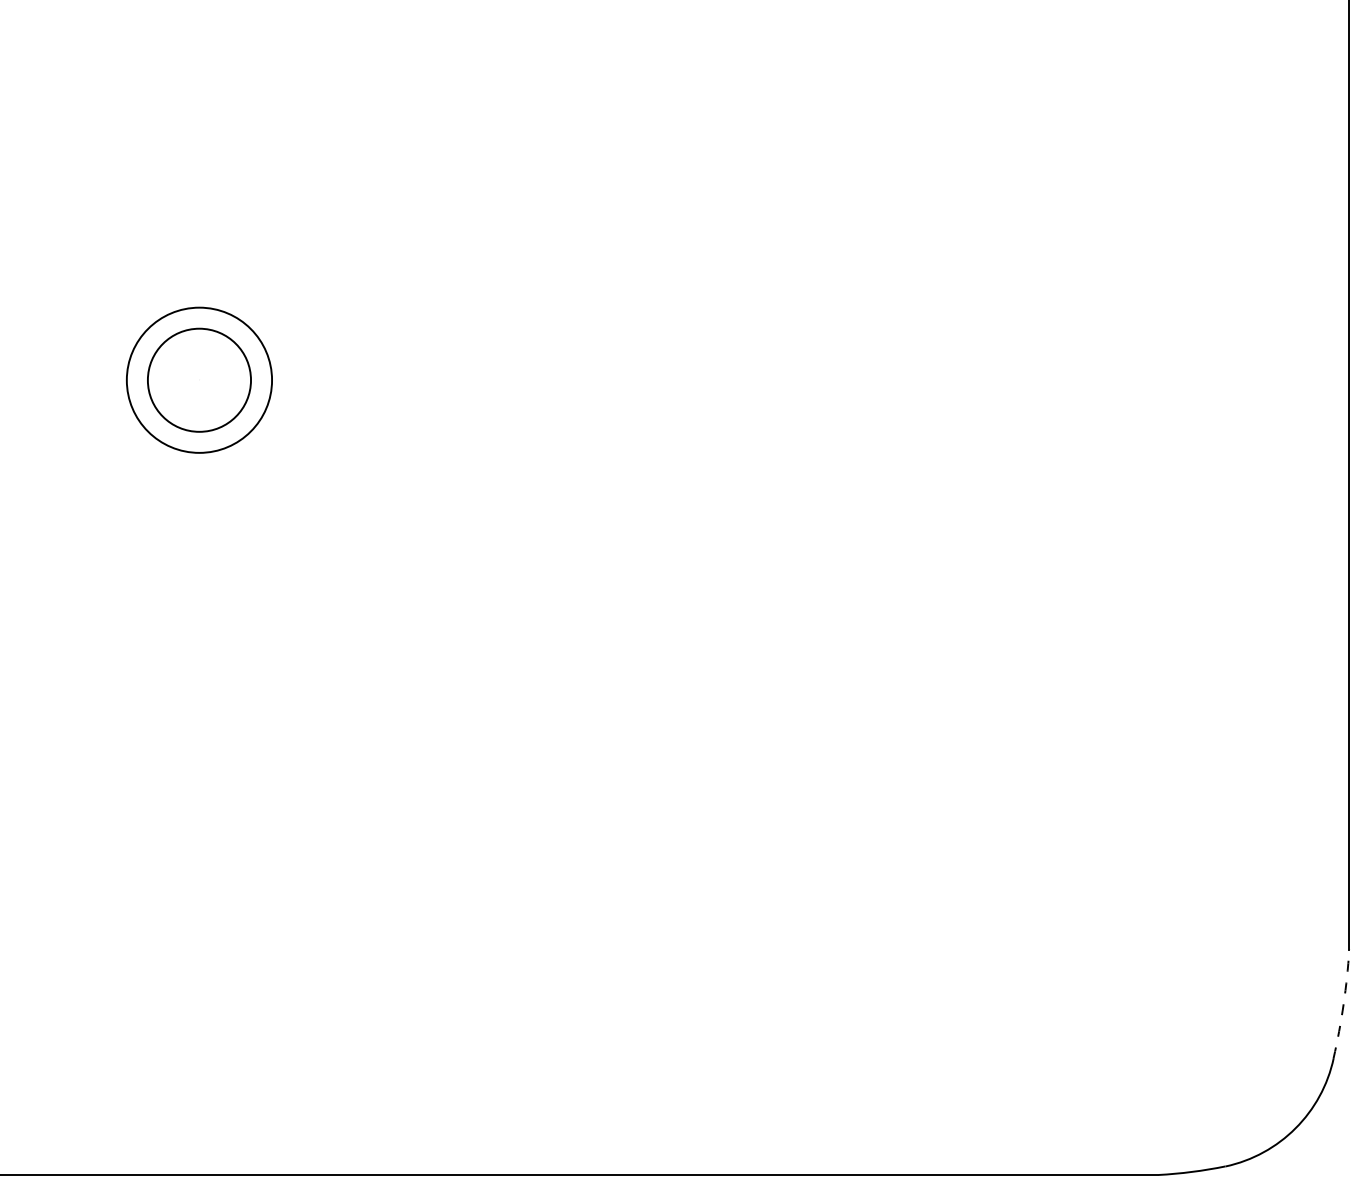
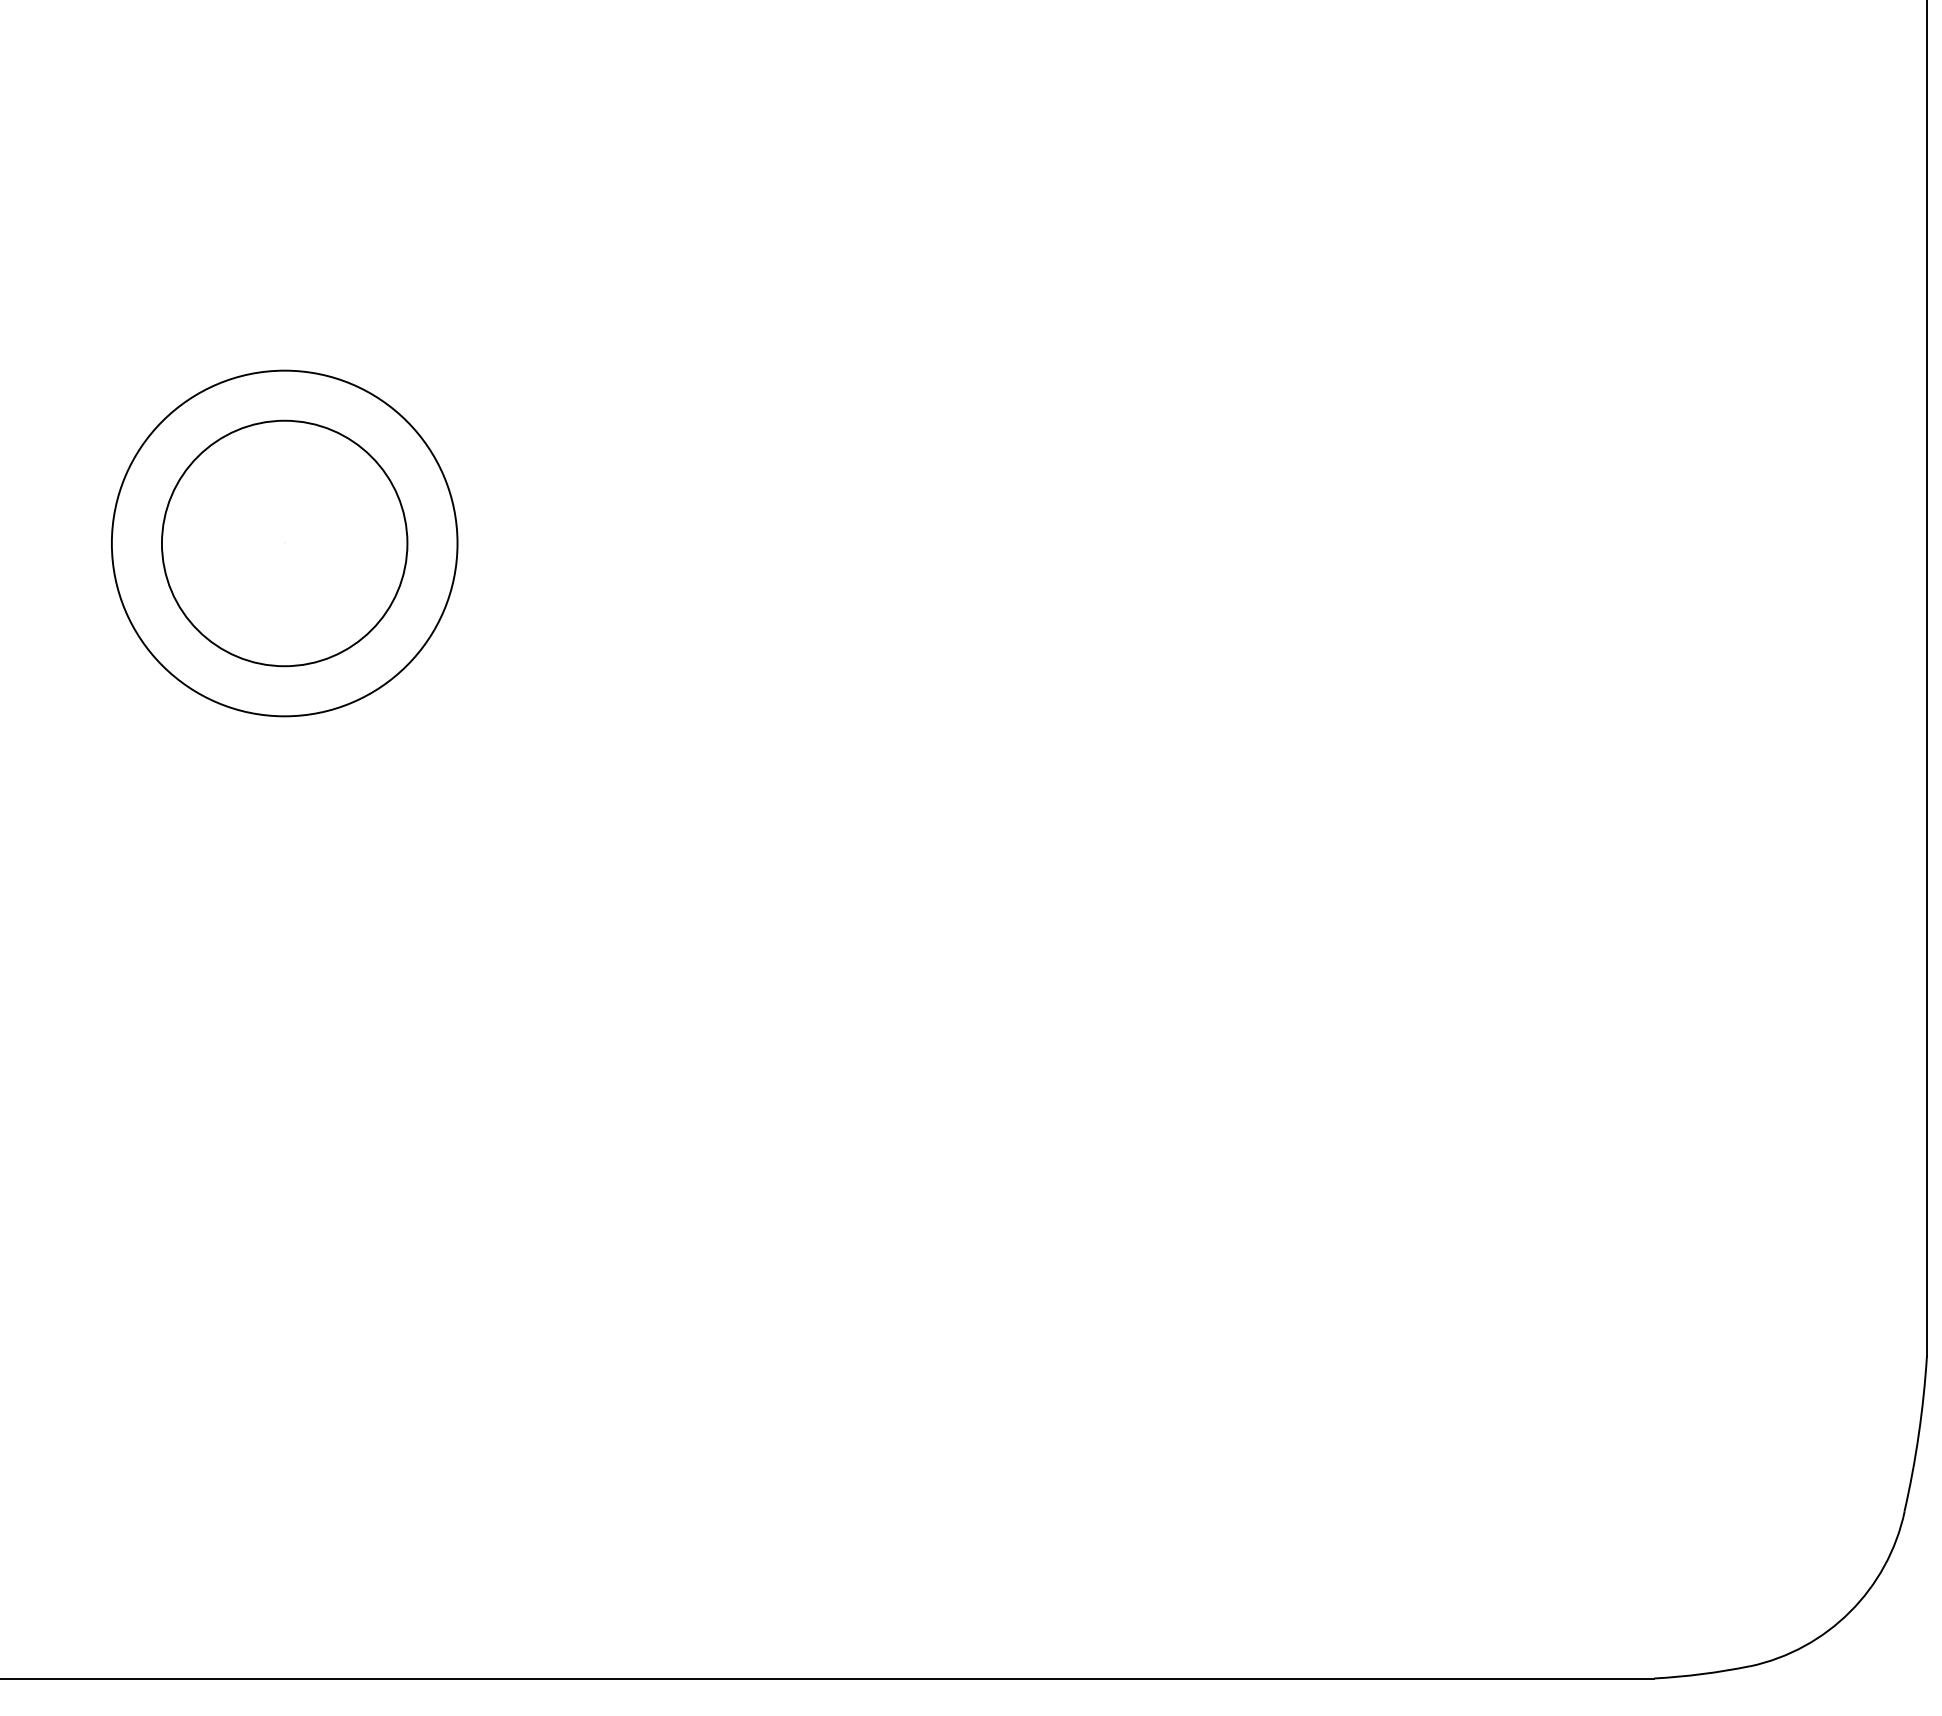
circle: (199, 380) -> (284, 543), size x1.67
circle: (199, 380) -> (284, 543), size x1.67
arc: (1343, 1004) -> (1918, 1434), dashed -> solid

